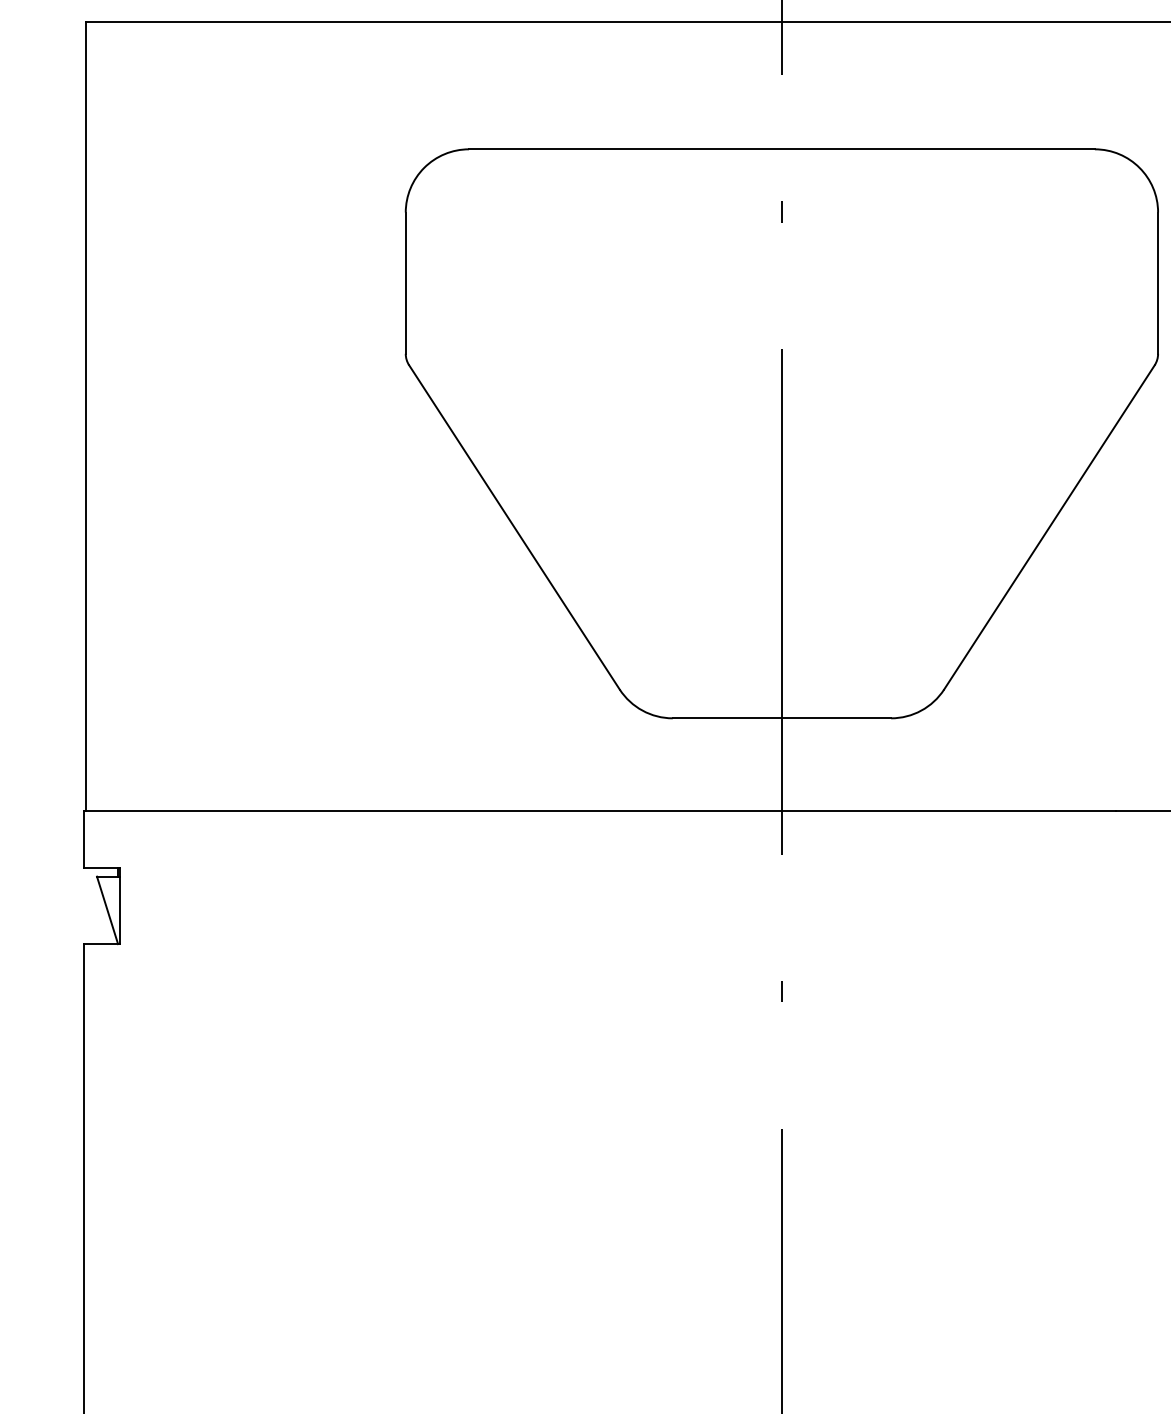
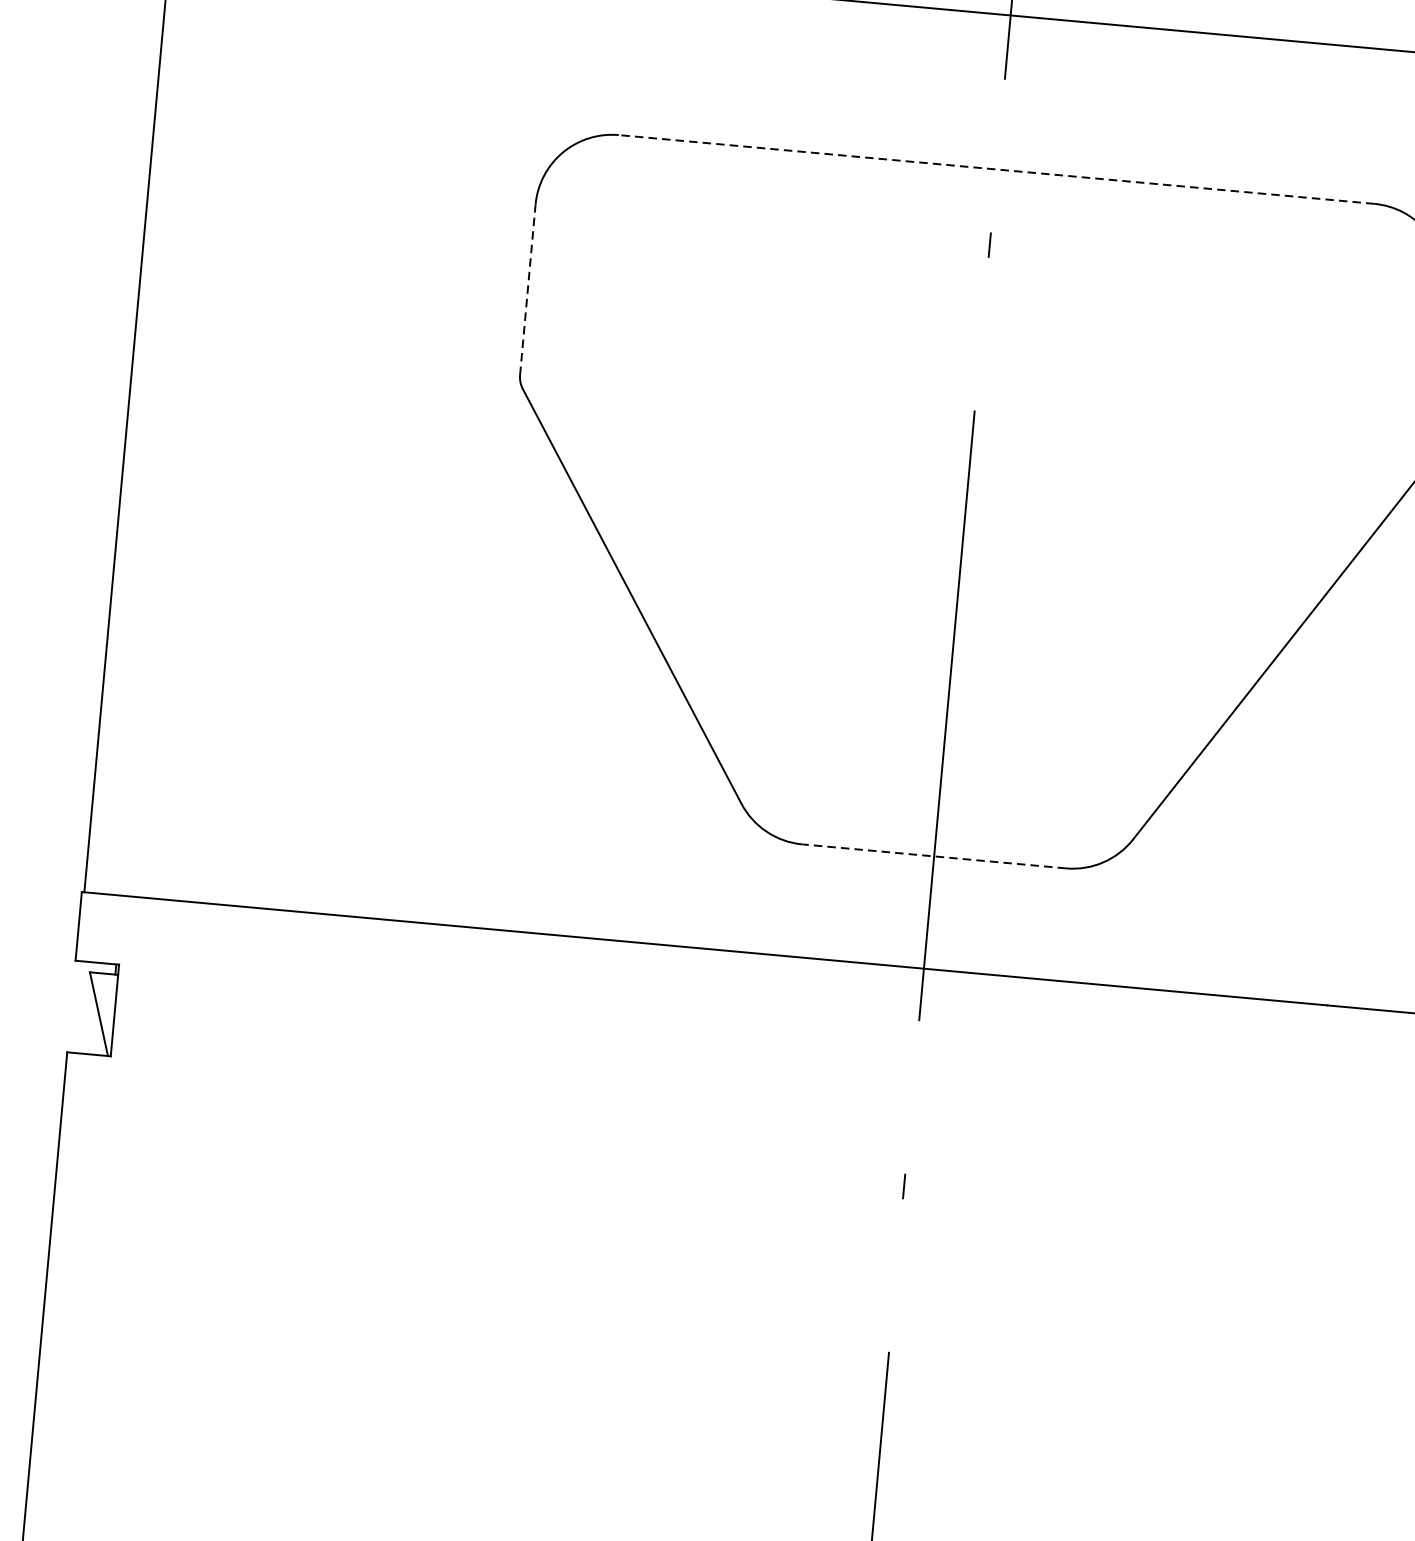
line: (781, 149) -> (996, 169), solid -> dashed
line: (405, 283) -> (527, 290), solid -> dashed
line: (781, 718) -> (933, 856), solid -> dashed

